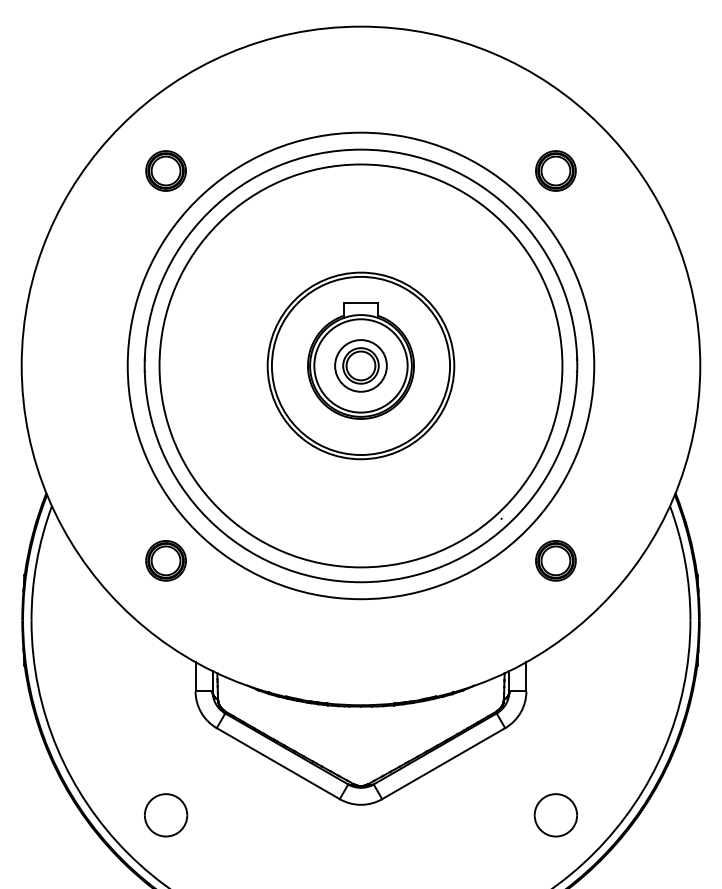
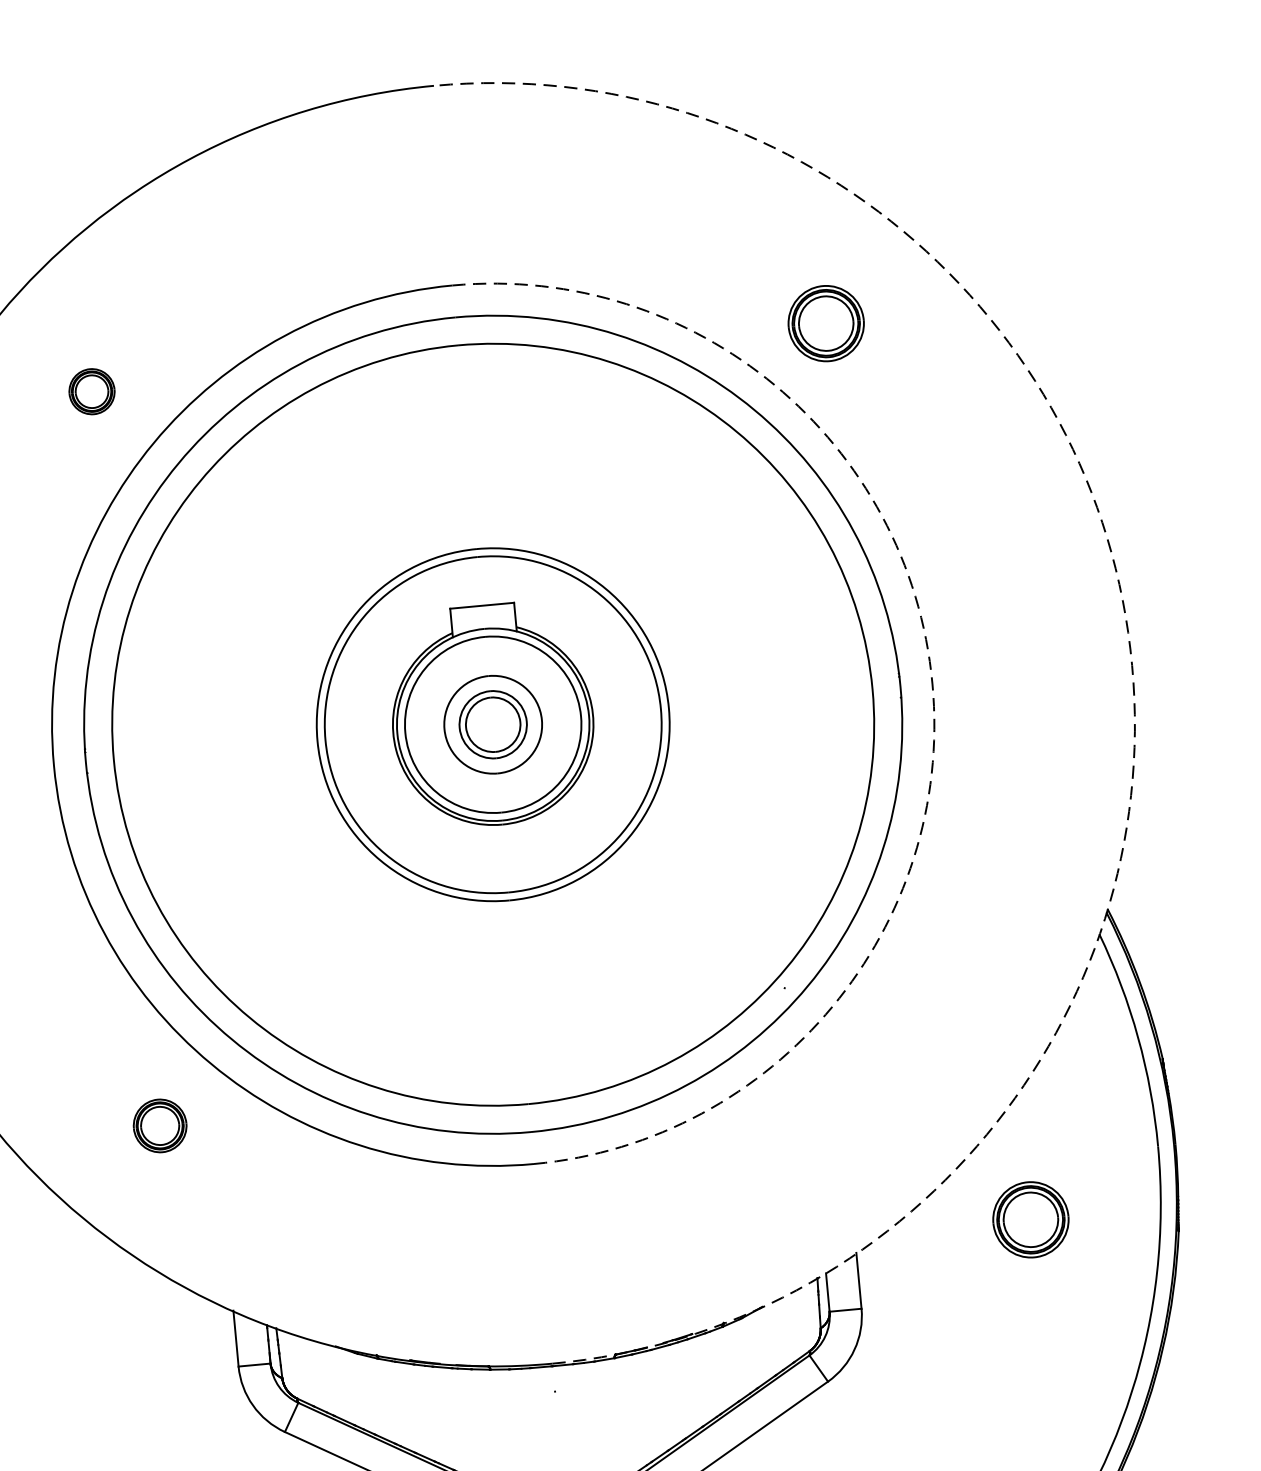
part: (165, 170) -> (90, 390), size x0.6
arc: (594, 365) -> (932, 683), solid -> dashed
arc: (700, 365) -> (1132, 664), solid -> dashed
part: (165, 560) -> (159, 1125), size x0.7
part: (555, 560) -> (1030, 1219), moved

